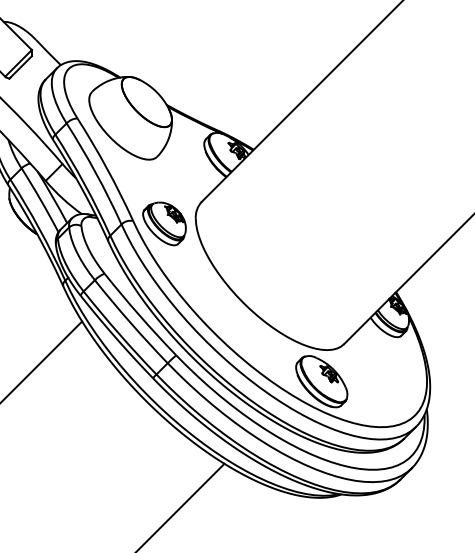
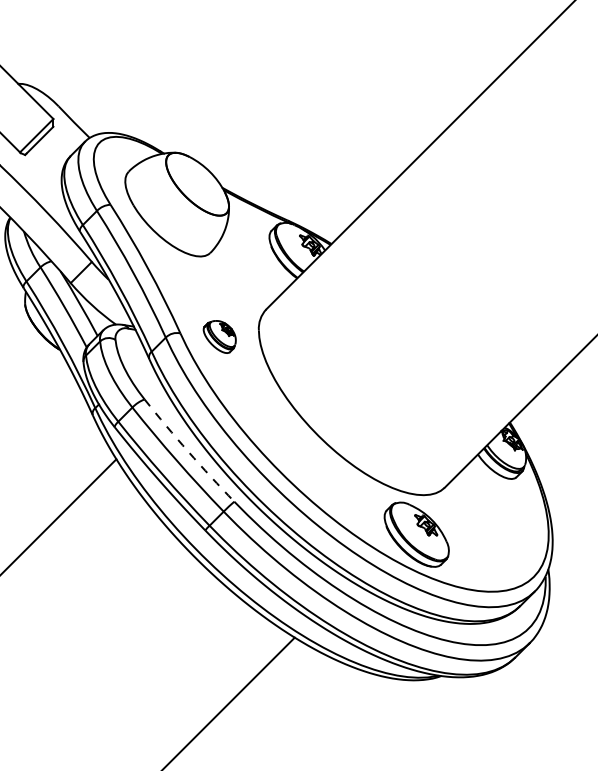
part: (164, 223) -> (219, 336), size x0.6
arc: (139, 315) -> (188, 451), solid -> dashed

